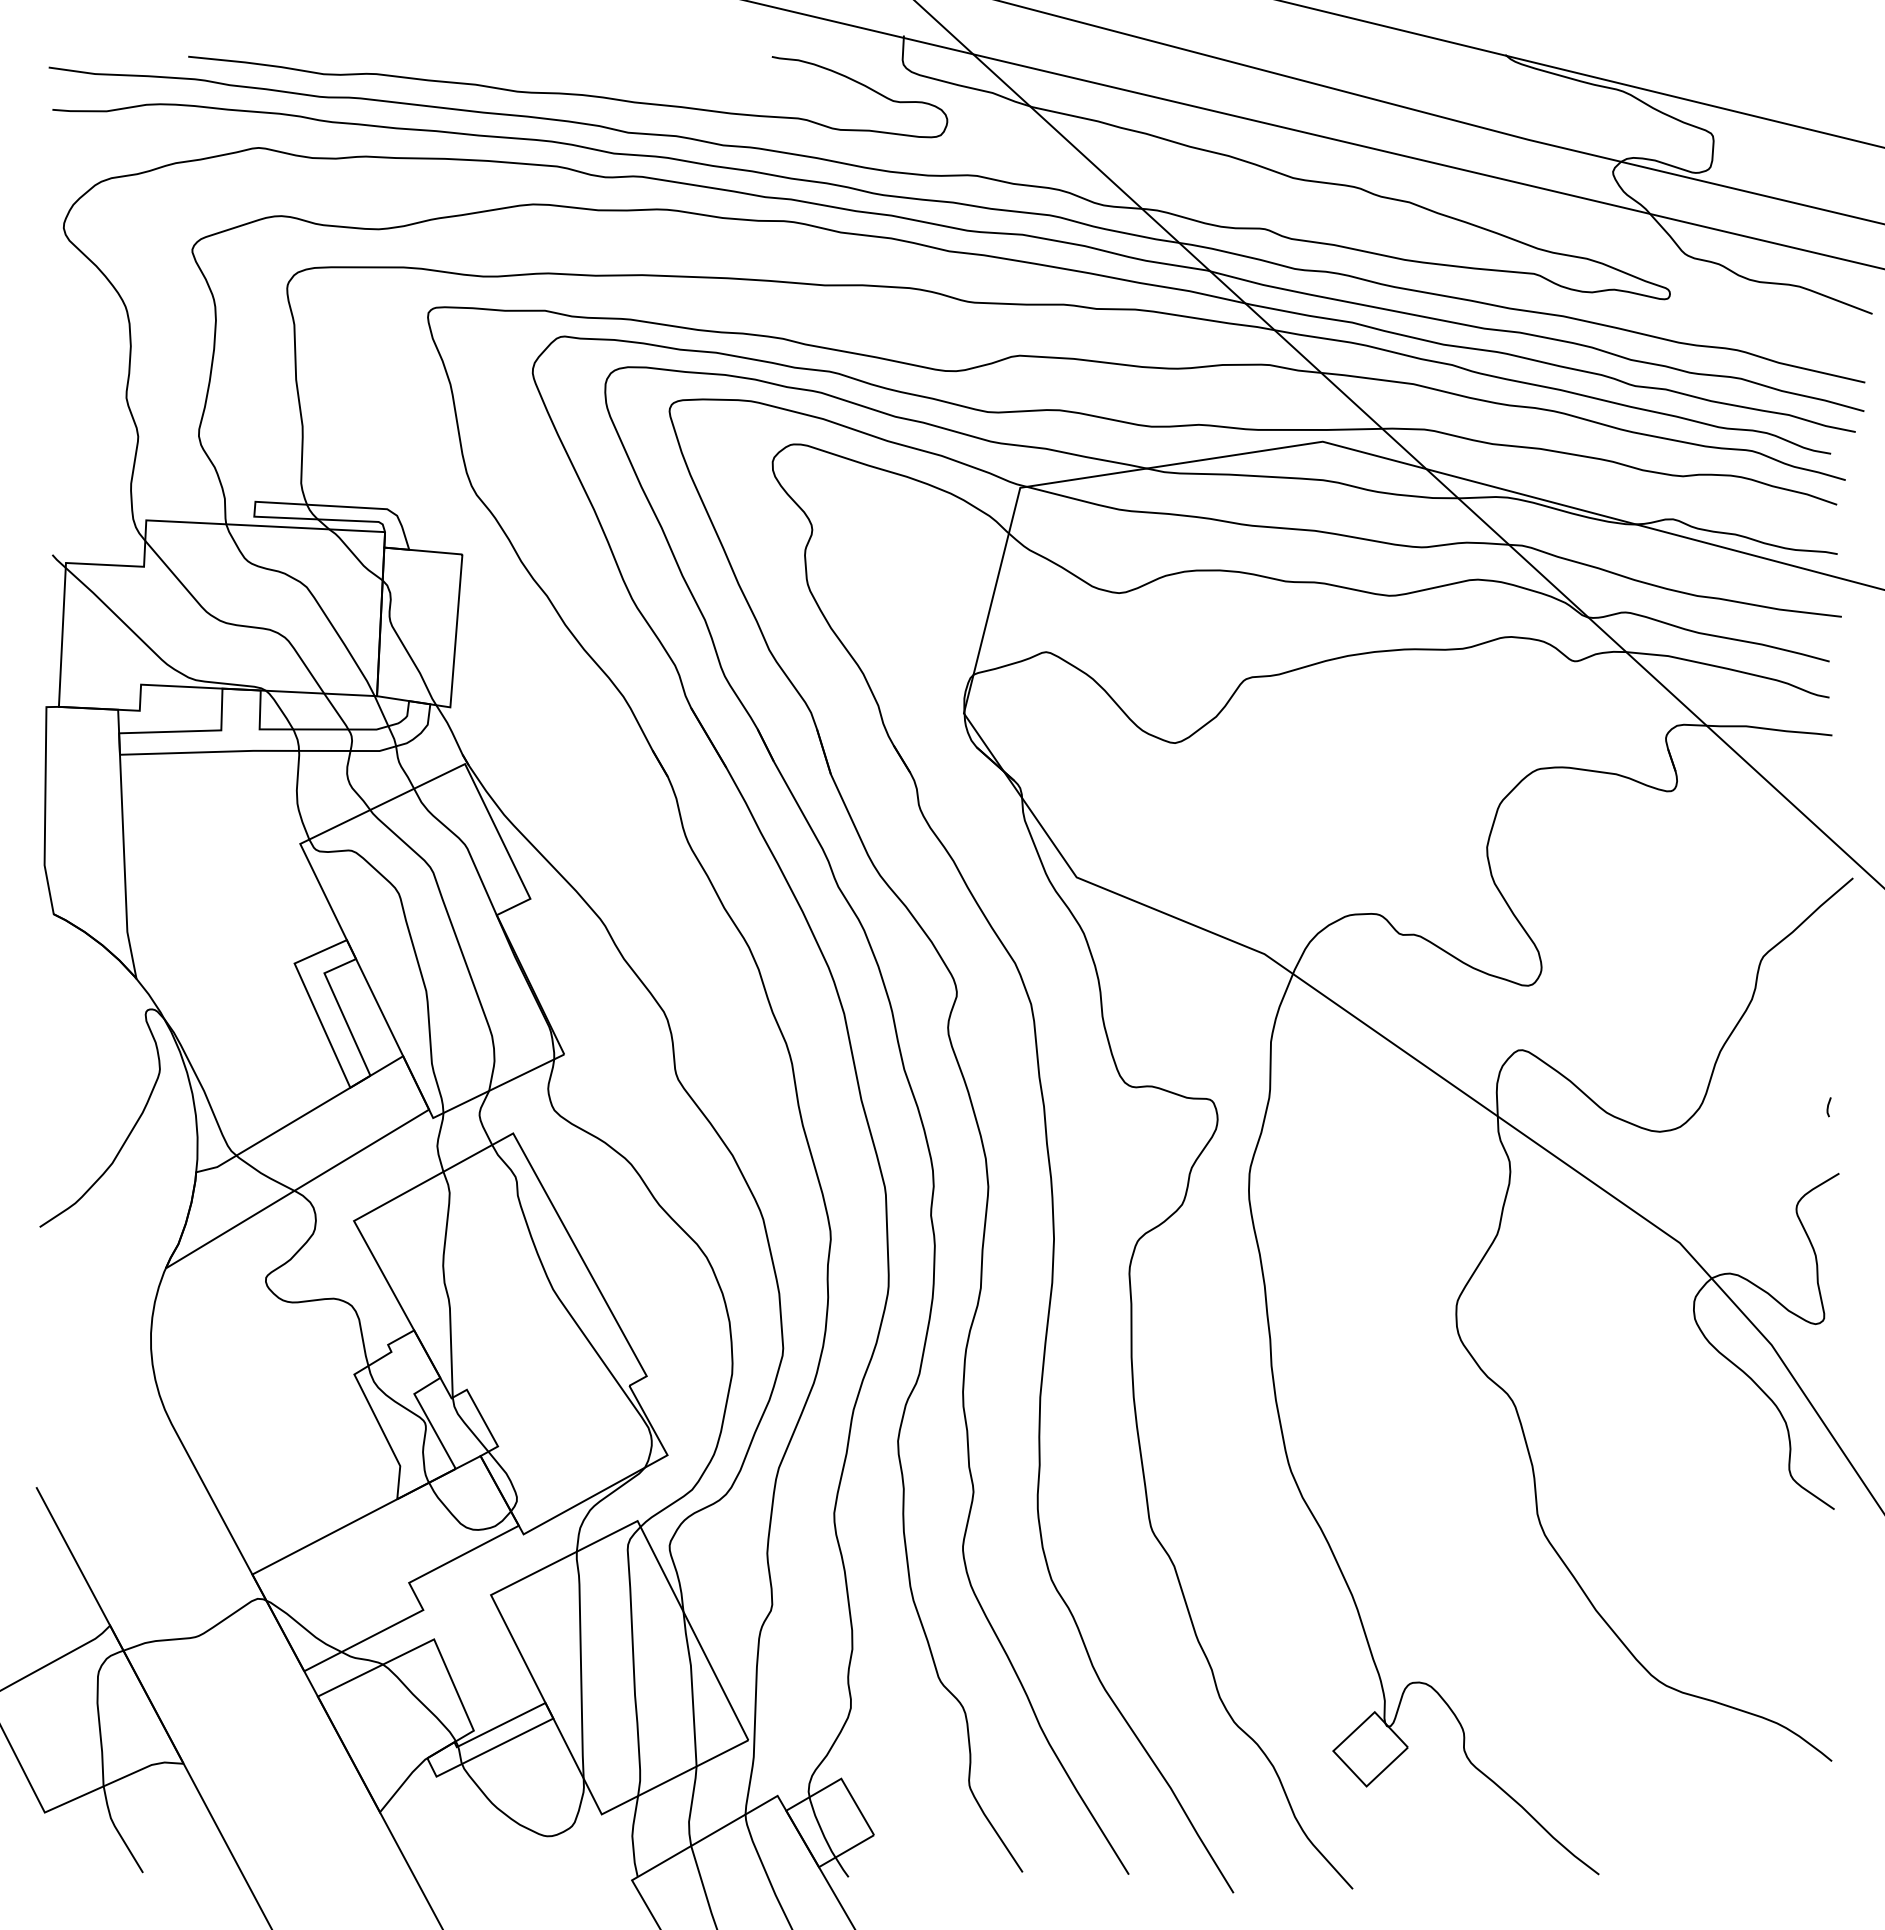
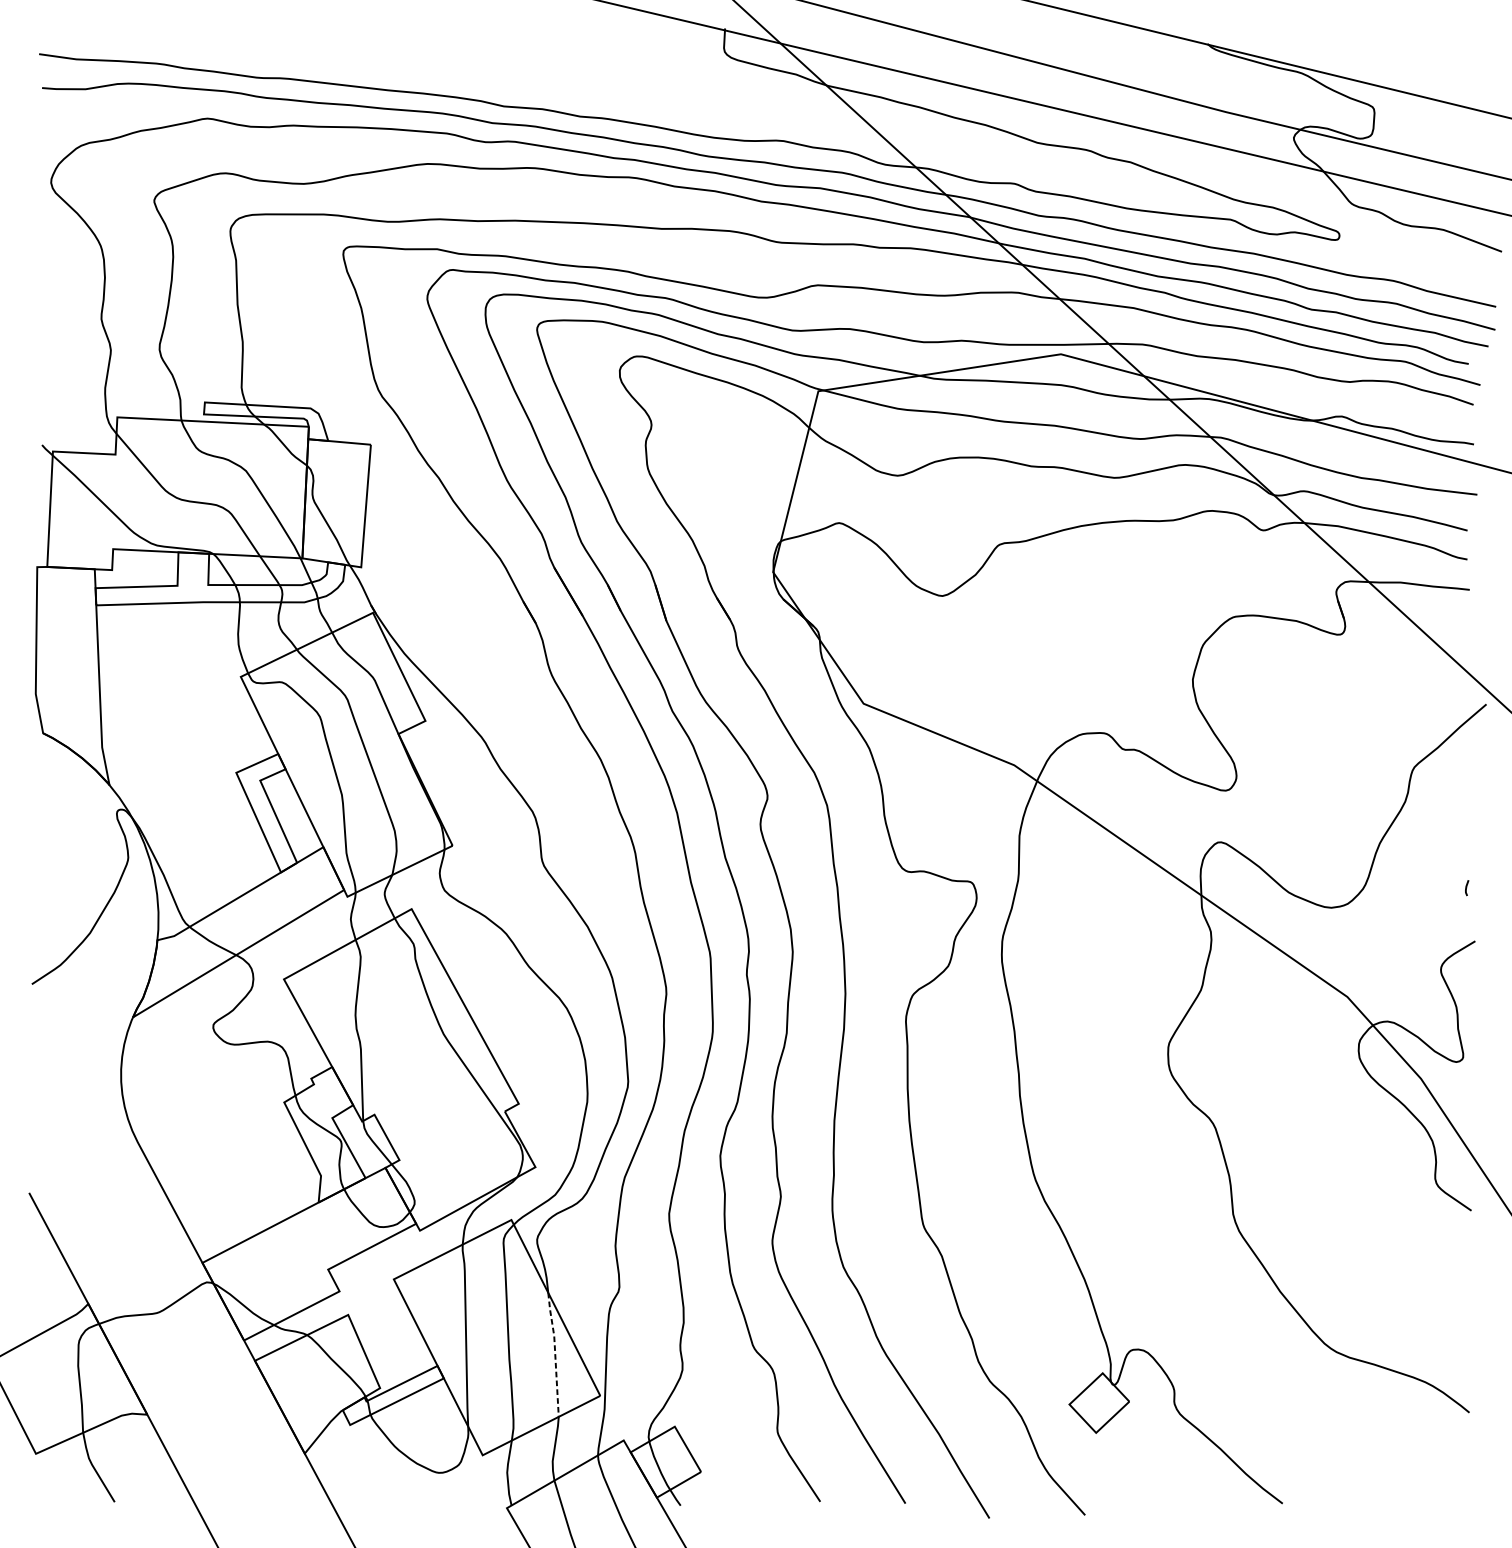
curve: (568, 94) -> (456, 75), removed
line: (692, 1688) -> (555, 1354), solid -> dashed

